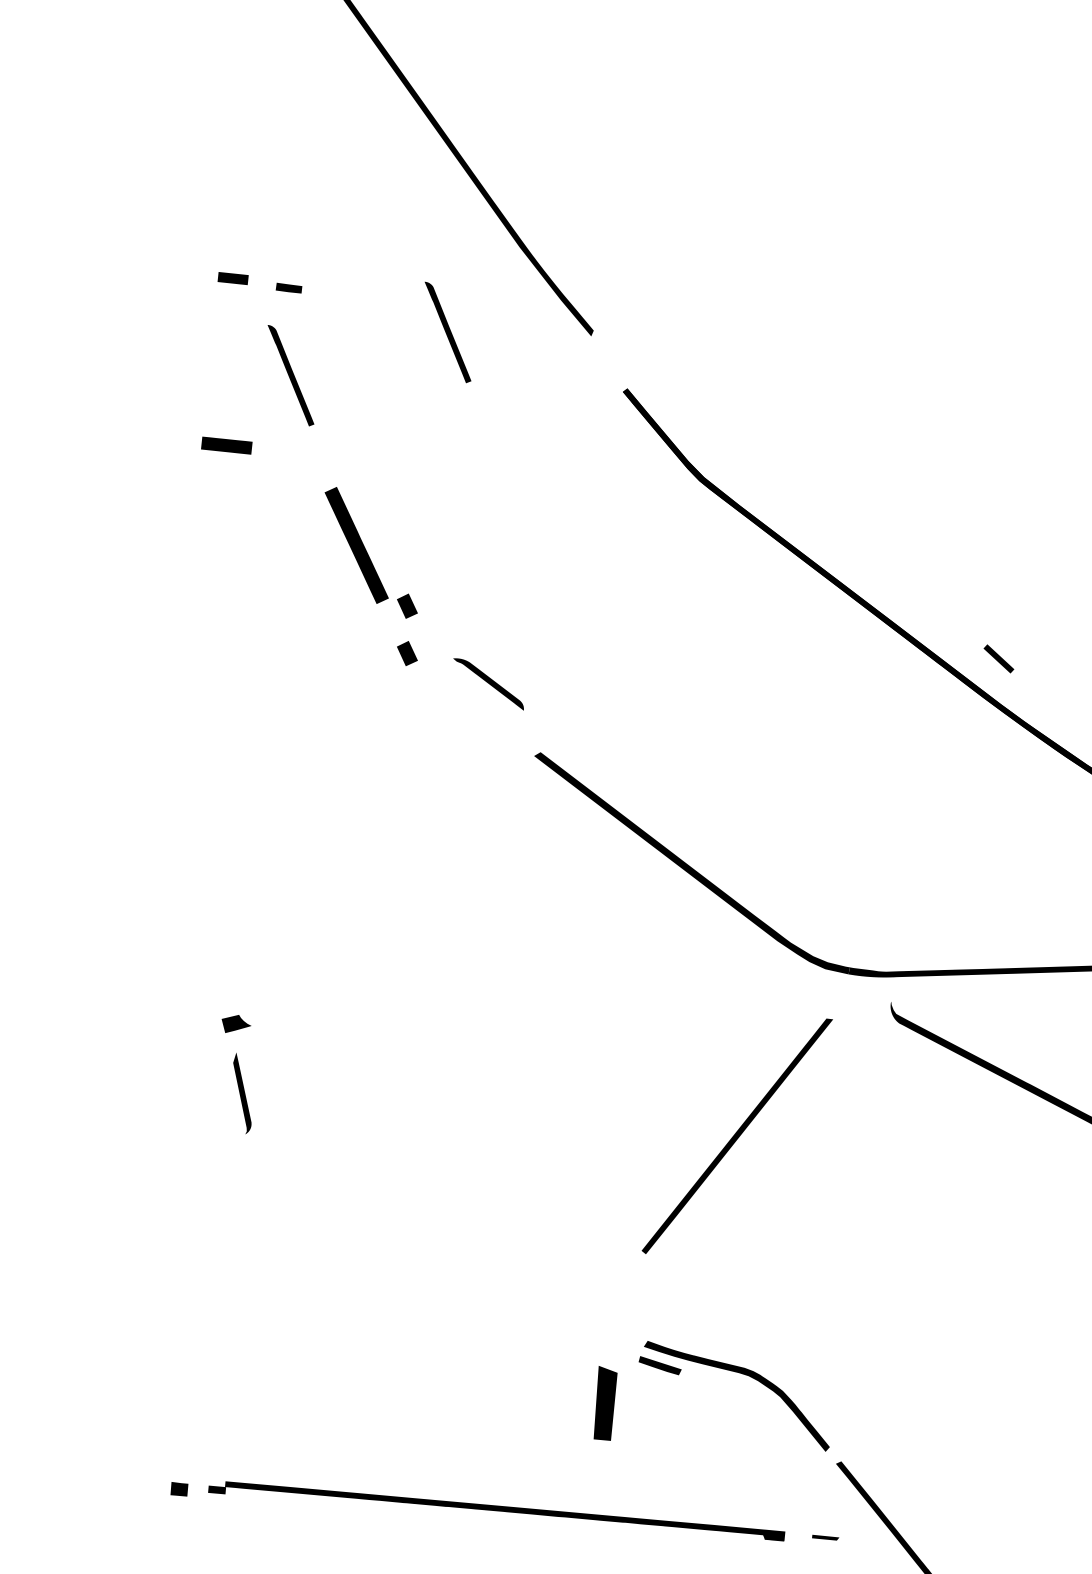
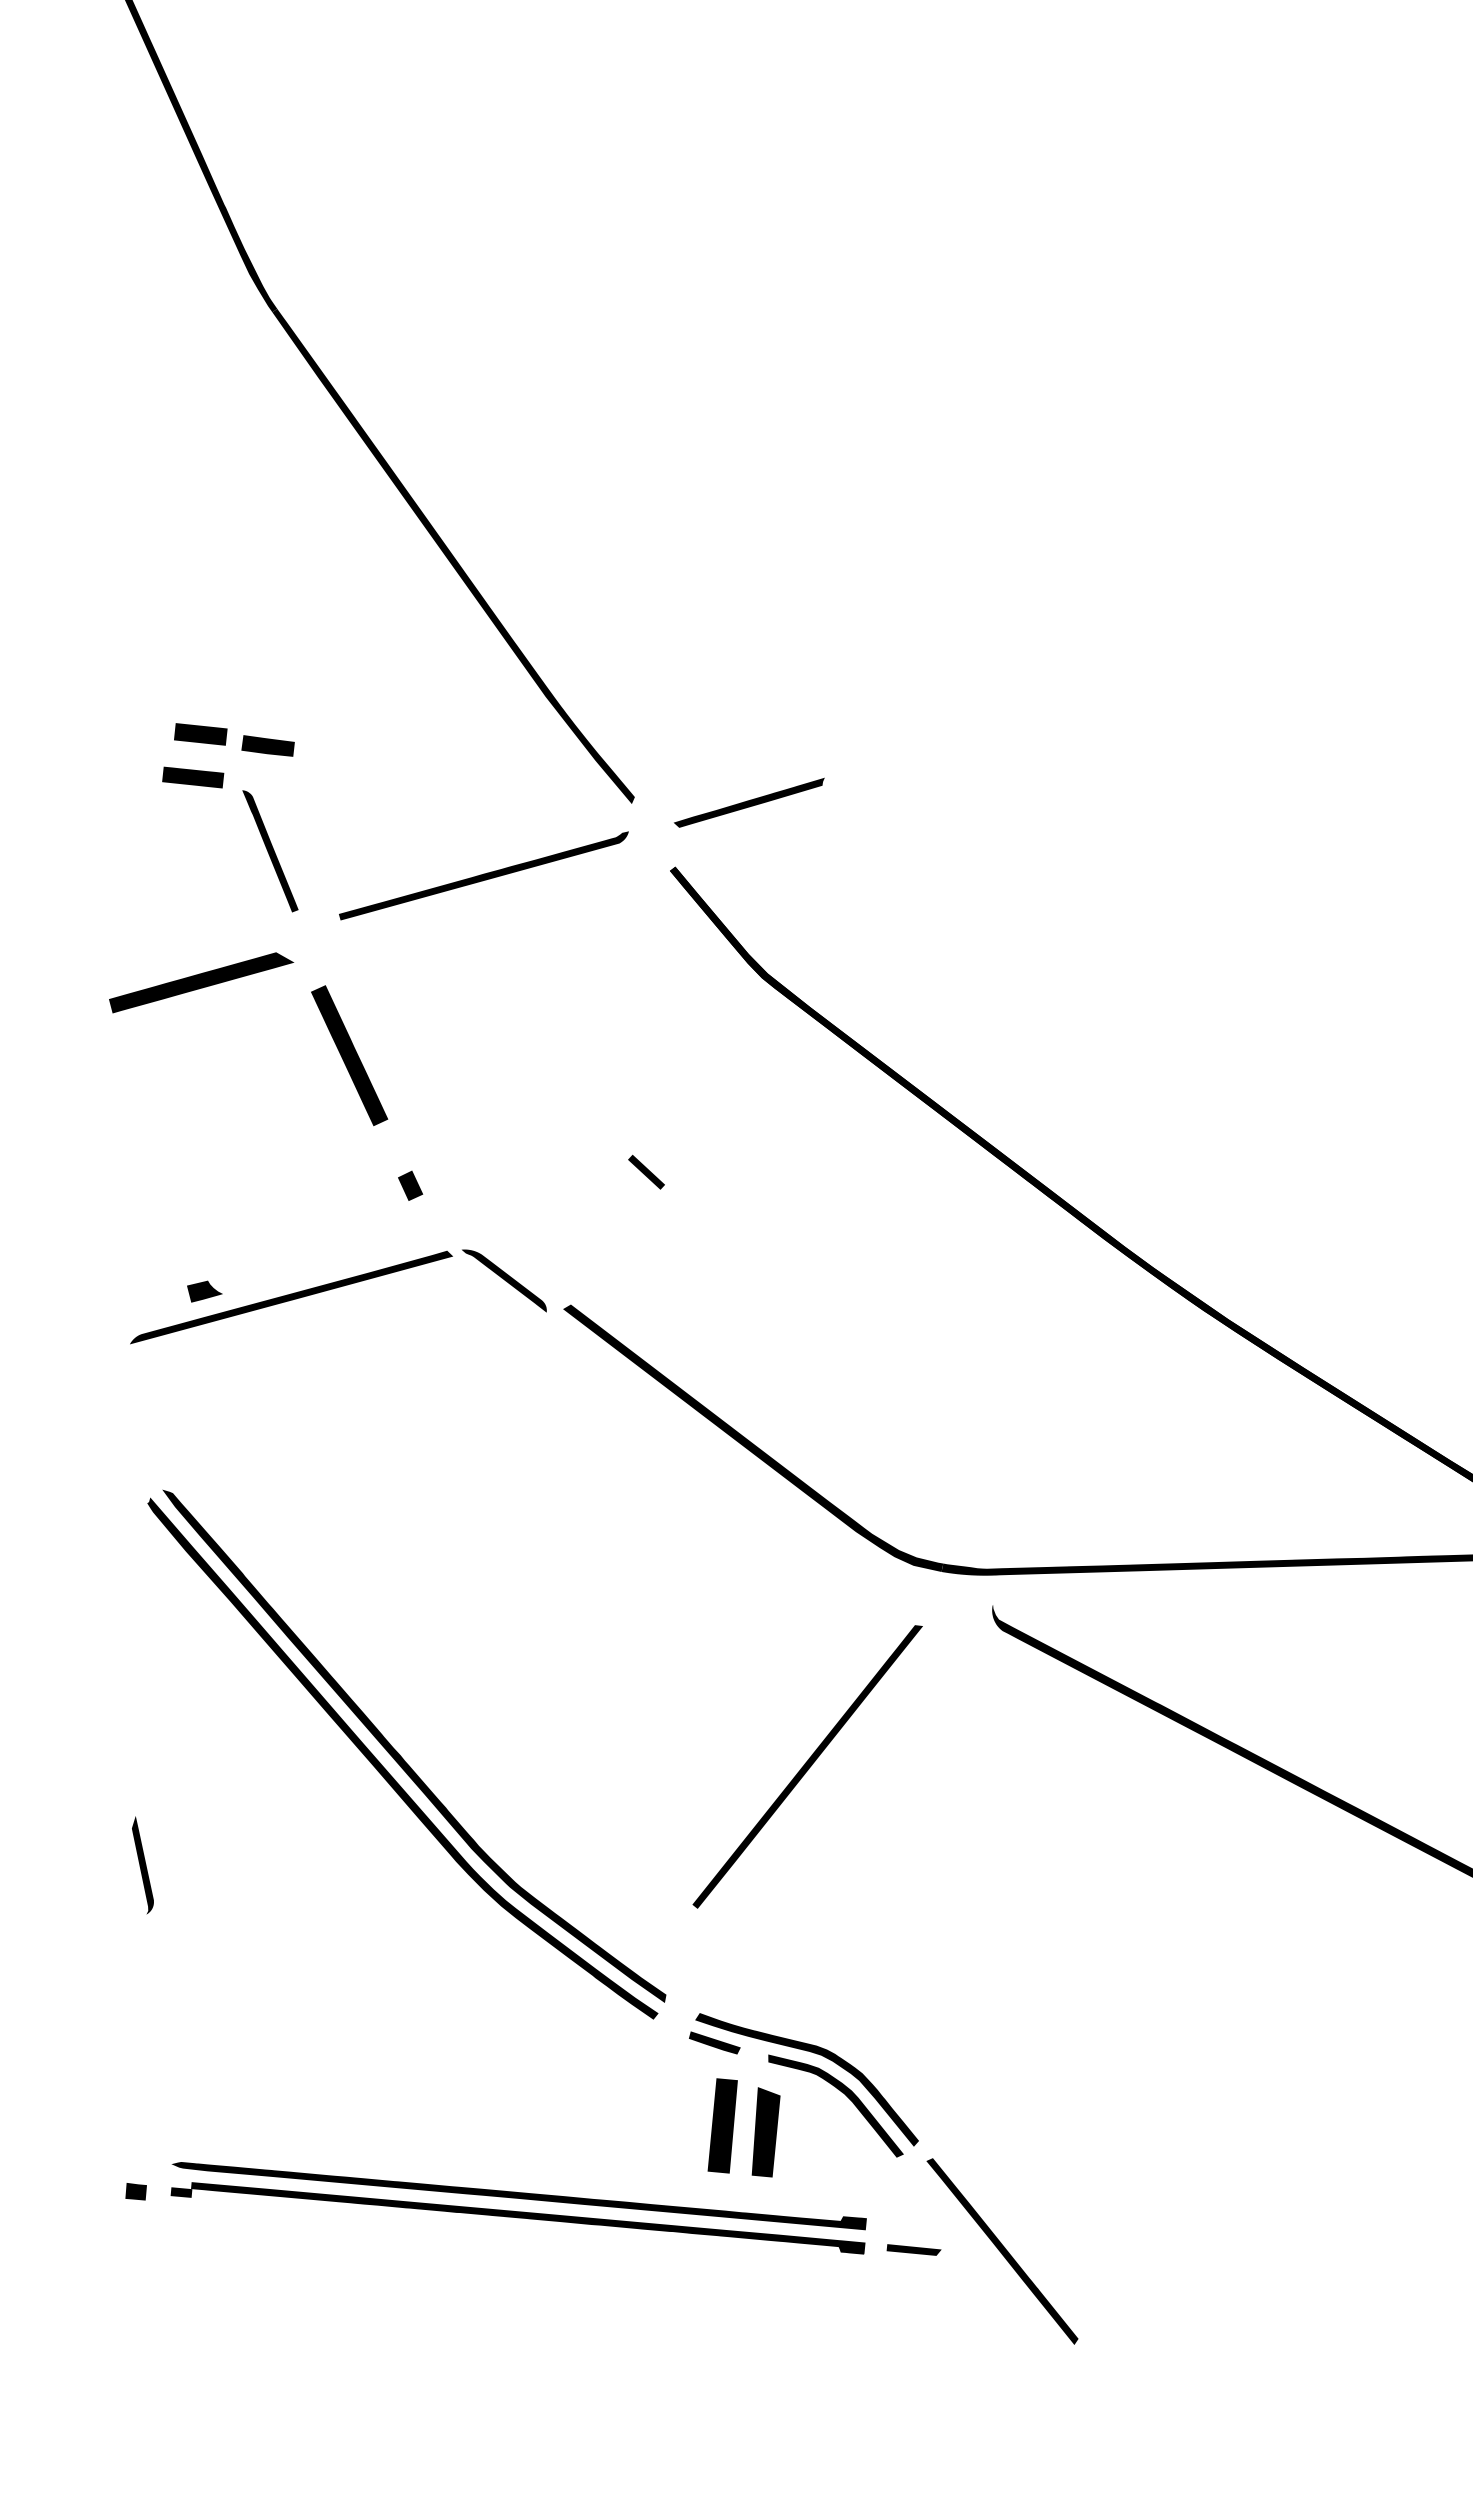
part: (232, 278) -> (200, 734), size x1.43
part: (288, 287) -> (267, 745), size x1.67
part: (448, 332) -> (459, 799), removed
fill: (688, 335) -> (749, 802), added
fill: (468, 395) -> (483, 875), added
part: (227, 445) -> (193, 777), moved
fill: (233, 484) -> (201, 982), added
part: (407, 605) -> (410, 1128), removed
part: (998, 658) -> (646, 1171), moved
part: (488, 684) -> (504, 1280), moved
fill: (308, 746) -> (291, 1297), added
part: (236, 1023) -> (204, 1291), moved
part: (242, 1093) -> (142, 1865), moved
fill: (410, 1119) -> (414, 1746), added
fill: (400, 1129) -> (402, 1758), added
part: (605, 1403) -> (765, 2132), moved
fill: (761, 1417) -> (836, 2105), added
part: (666, 1434) -> (722, 2125), added
fill: (497, 1492) -> (518, 2195), added
part: (825, 1537) -> (913, 2249), size x1.67

